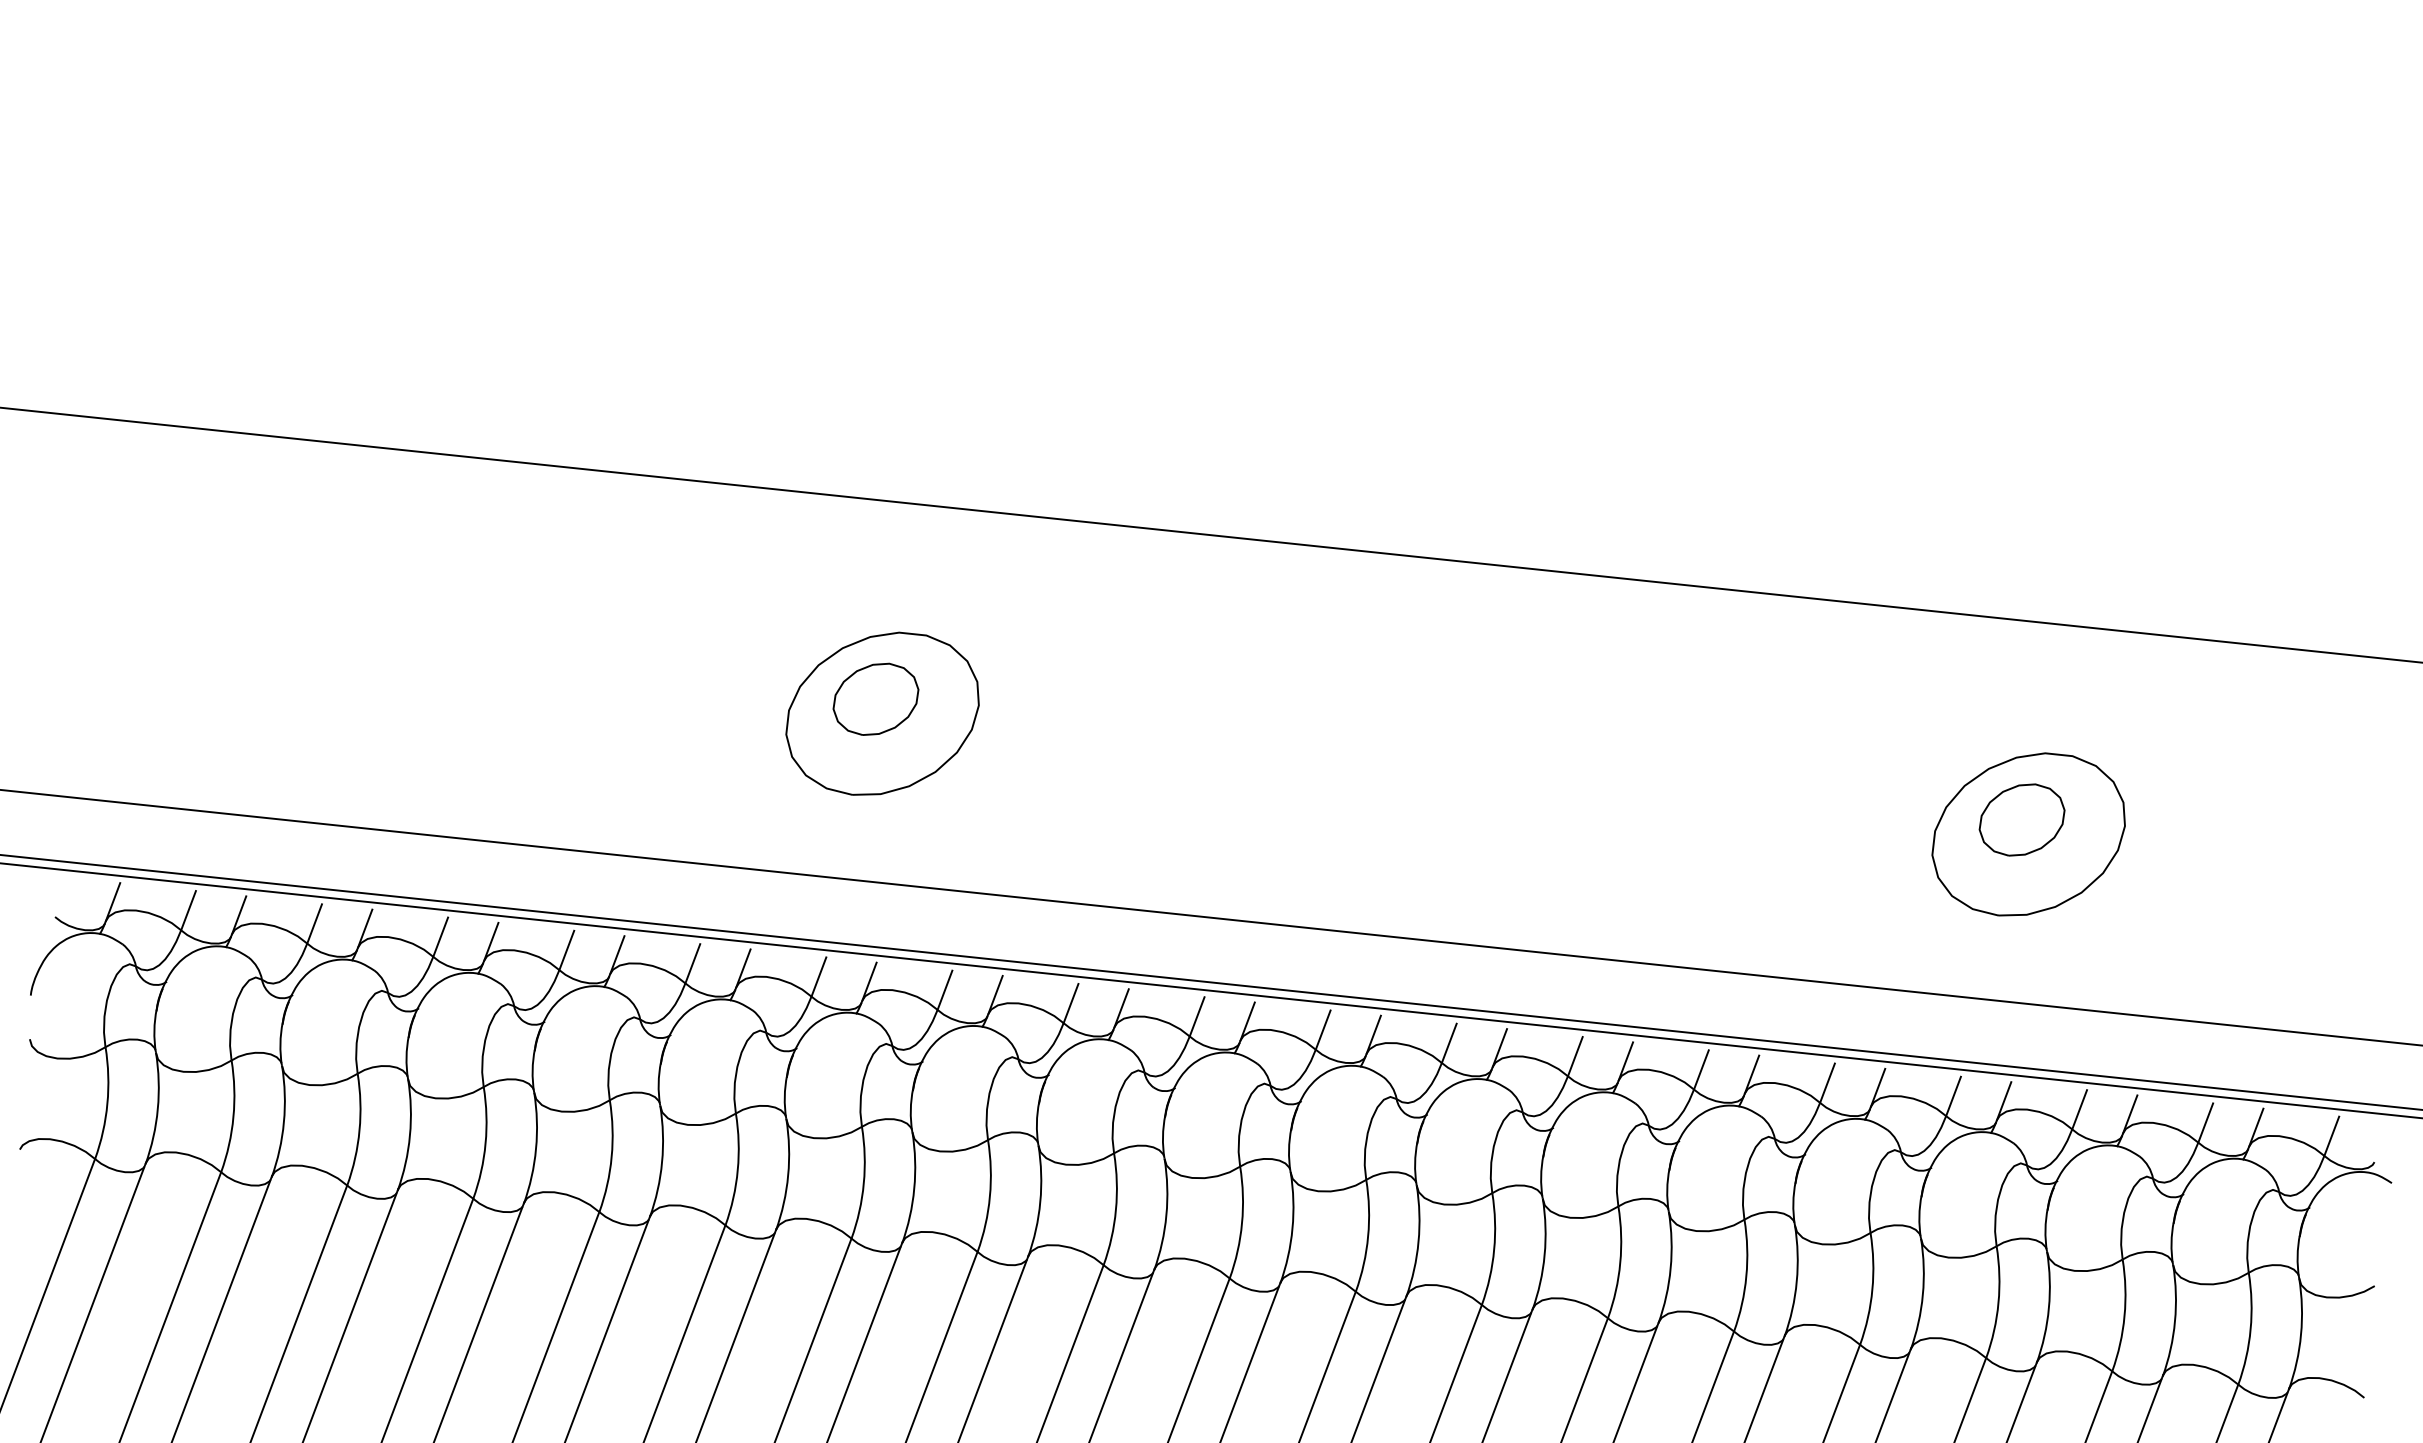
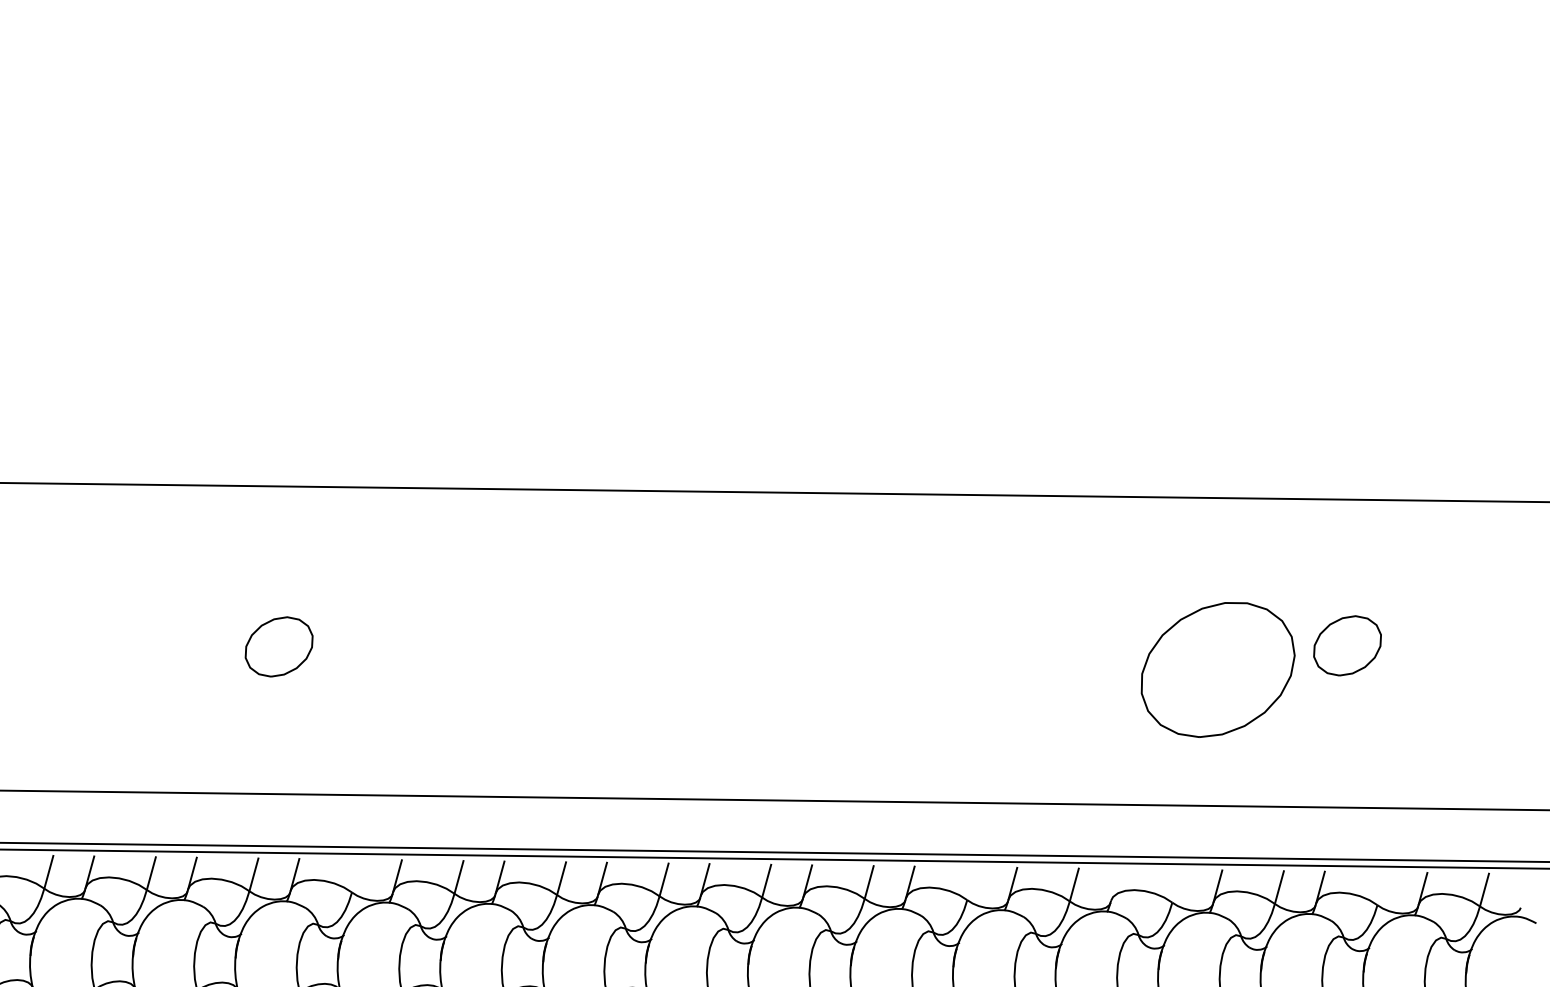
part: (882, 713) -> (285, 657), removed
part: (2021, 819) -> (1347, 645), moved
line: (944, 989) -> (356, 875), removed
line: (1701, 1069) -> (971, 883), removed
line: (1877, 1087) -> (1114, 884), removed
line: (1953, 1096) -> (1176, 886), removed
line: (2205, 1122) -> (1381, 888), removed

